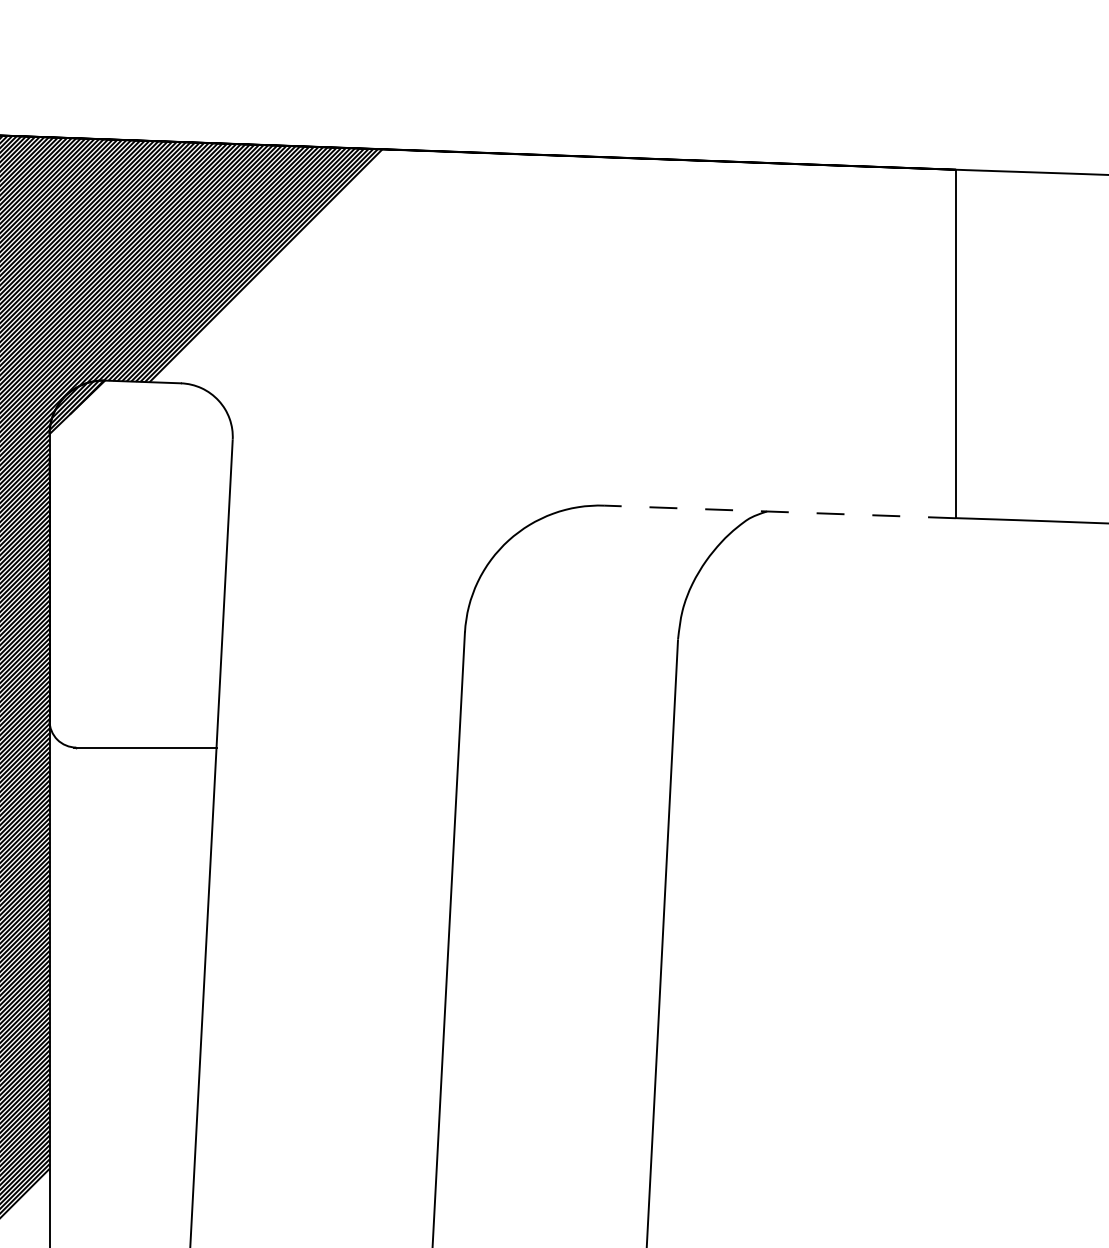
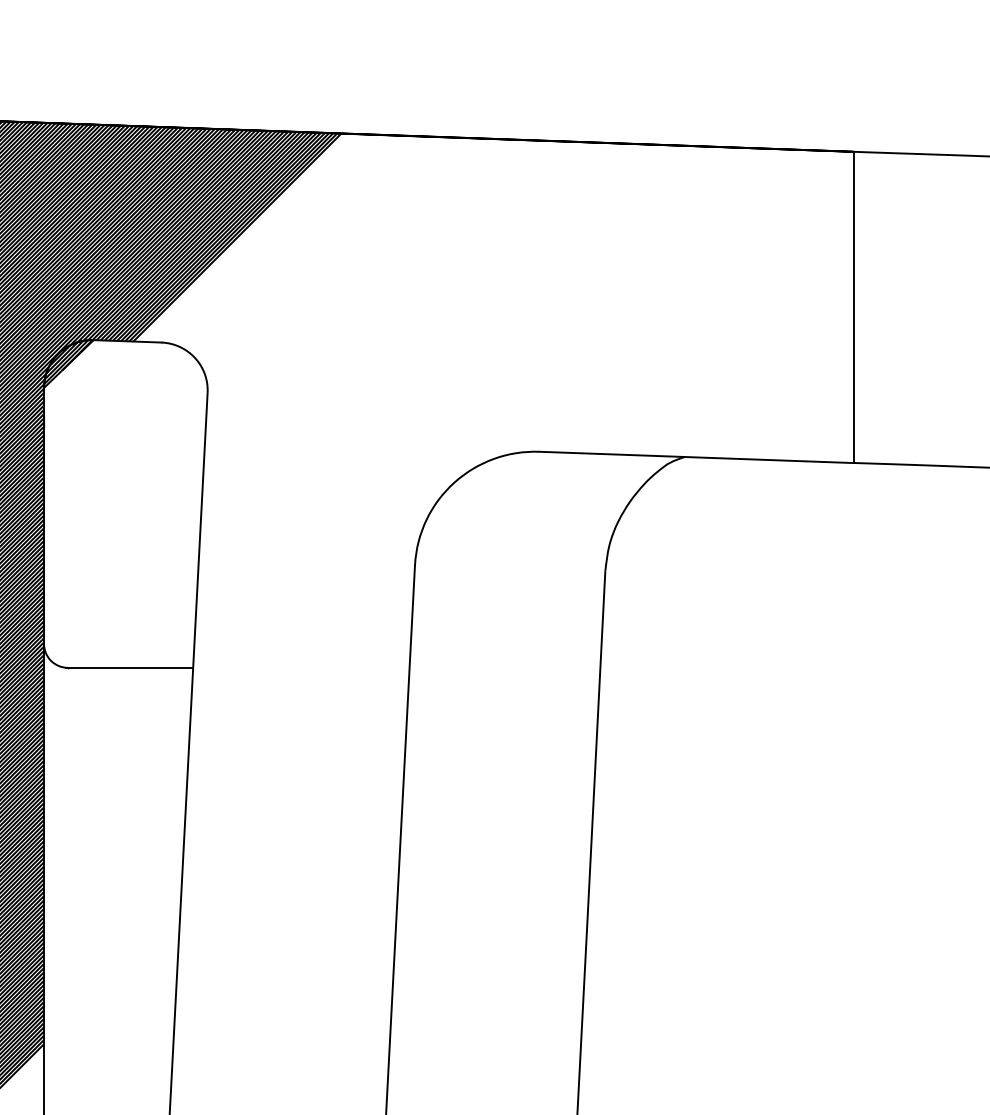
line: (780, 511) -> (696, 457), dashed -> solid

